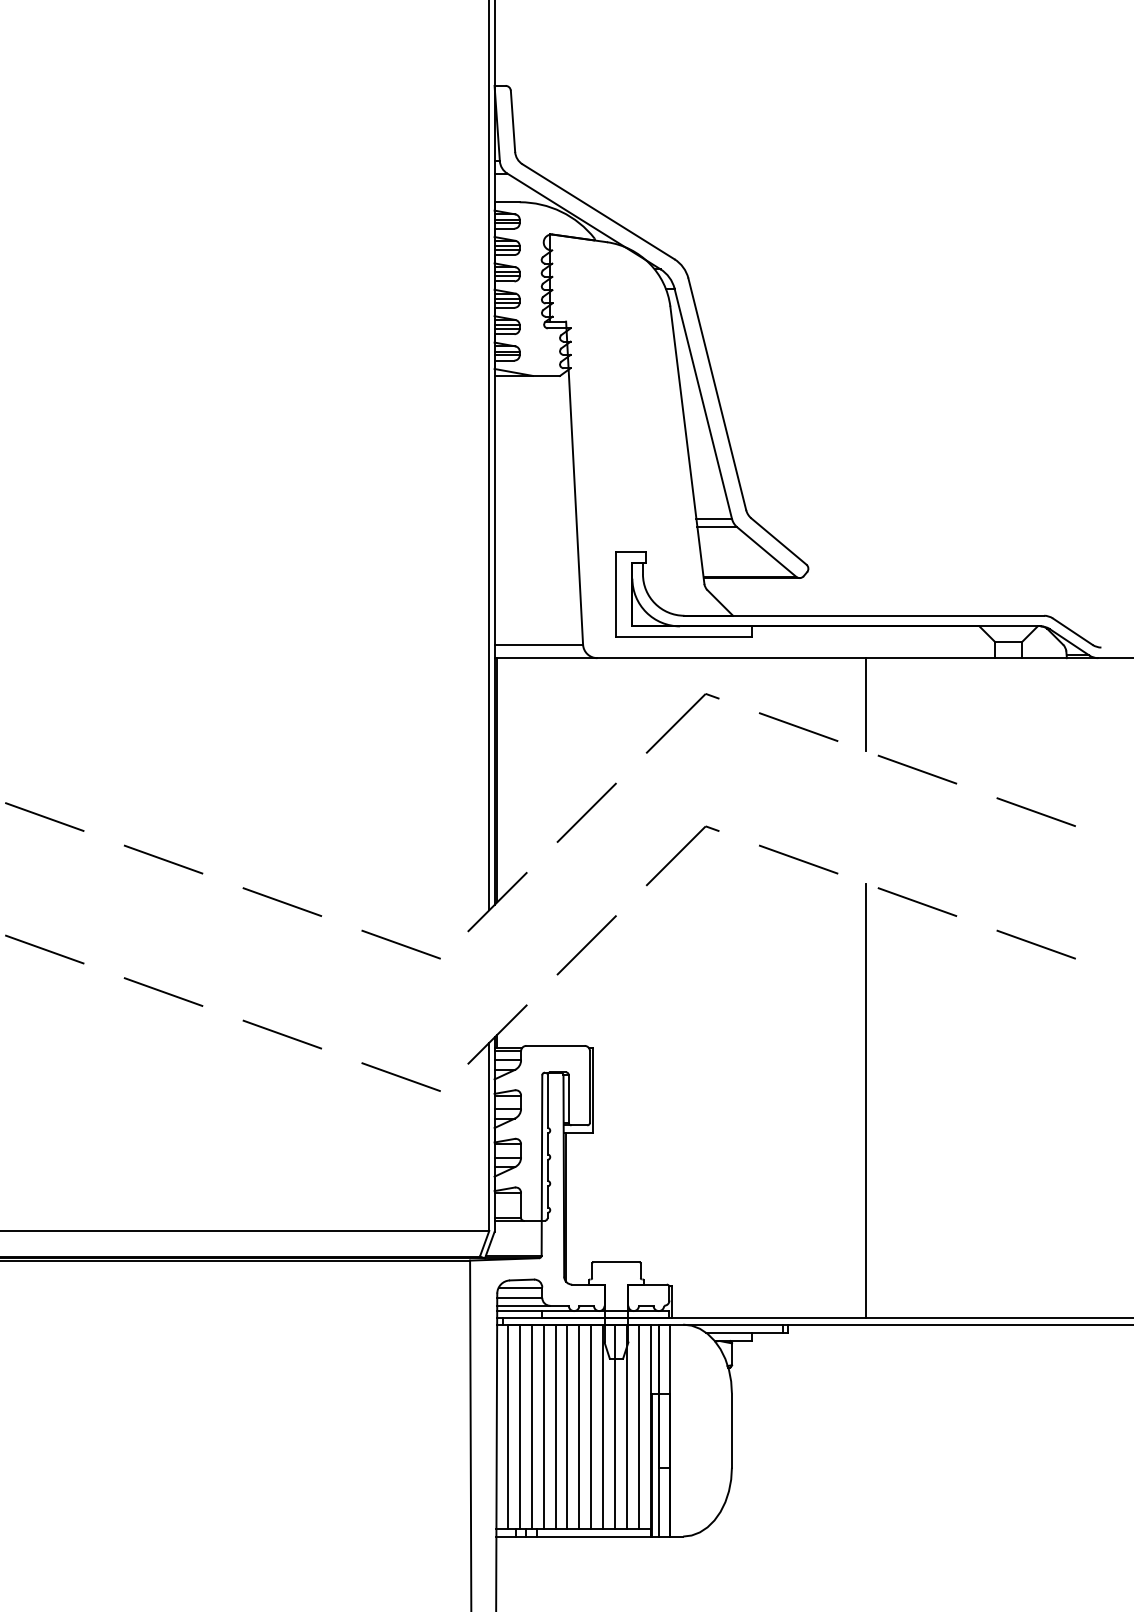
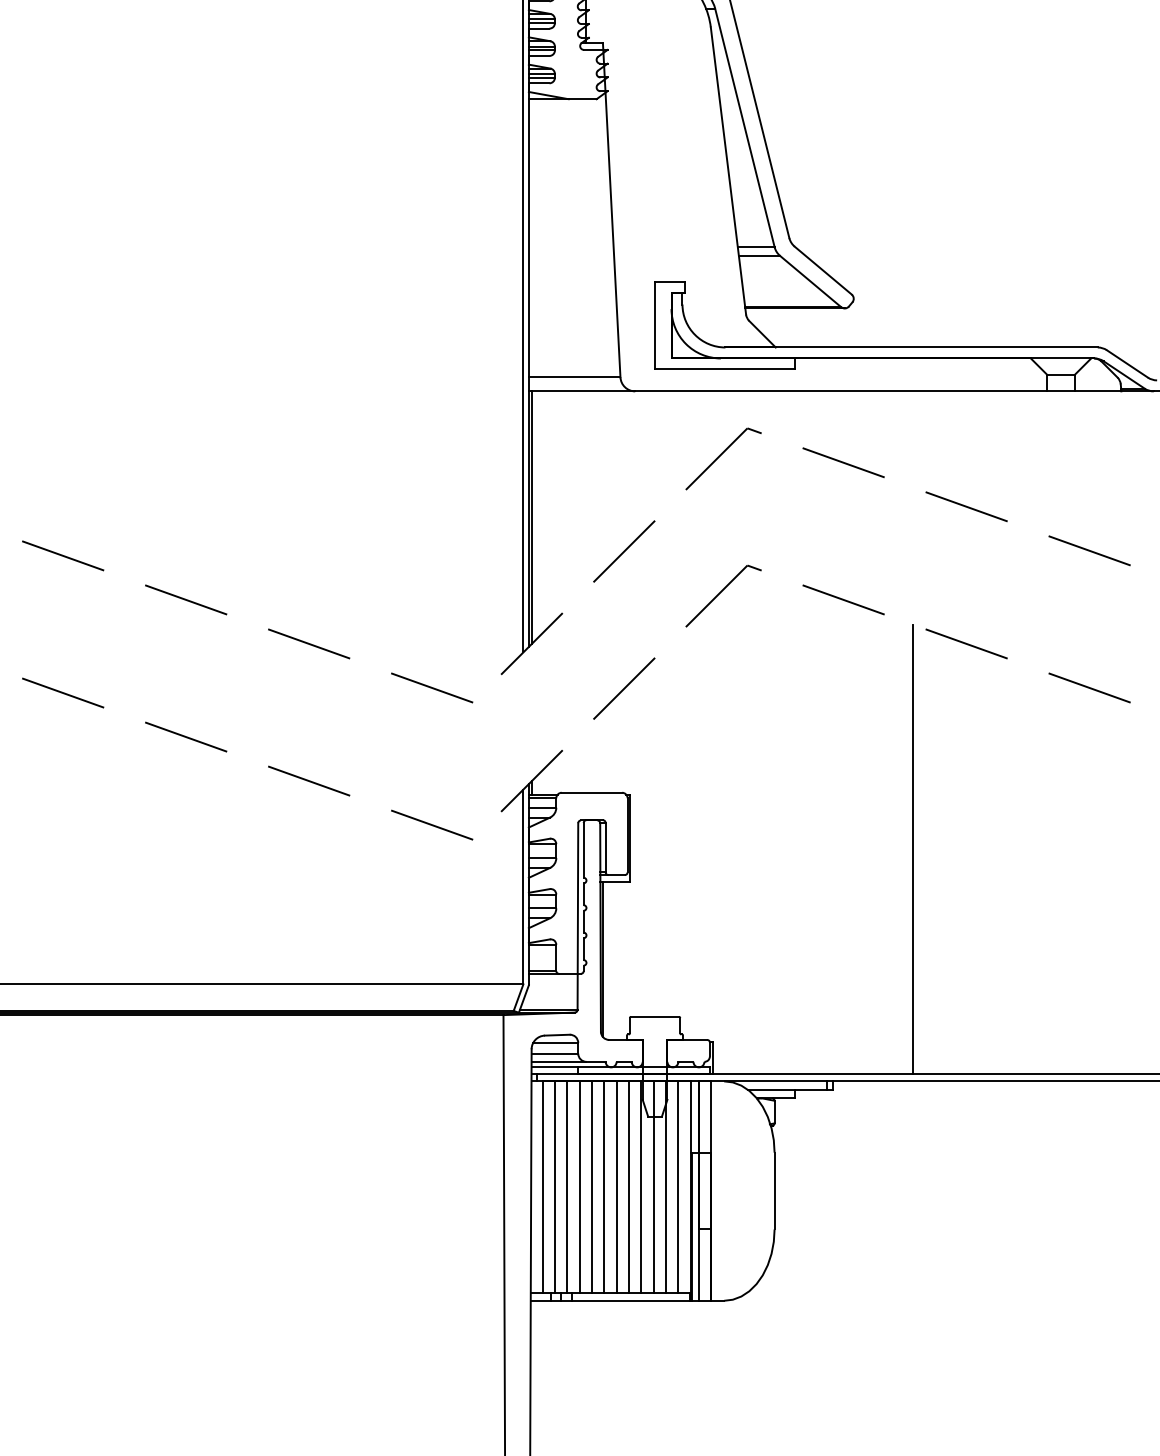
line: (865, 704) -> (912, 439), removed

